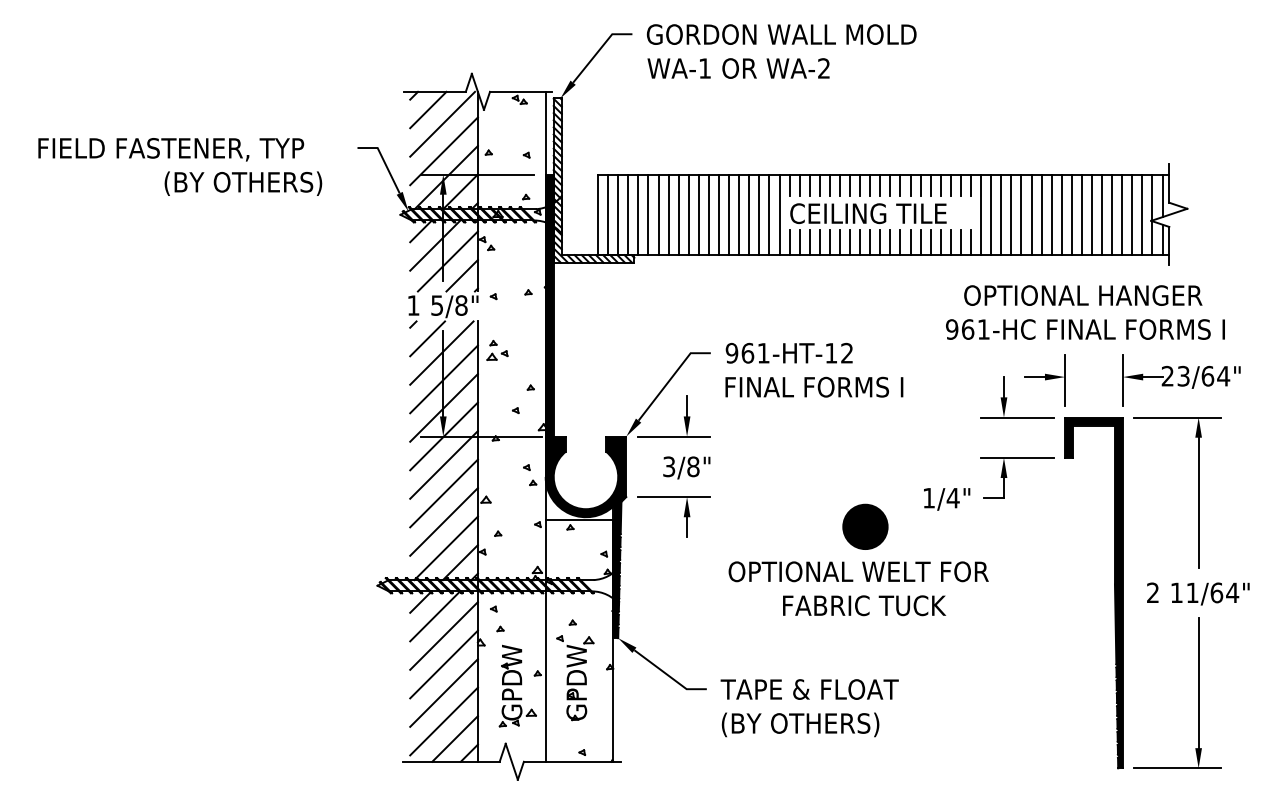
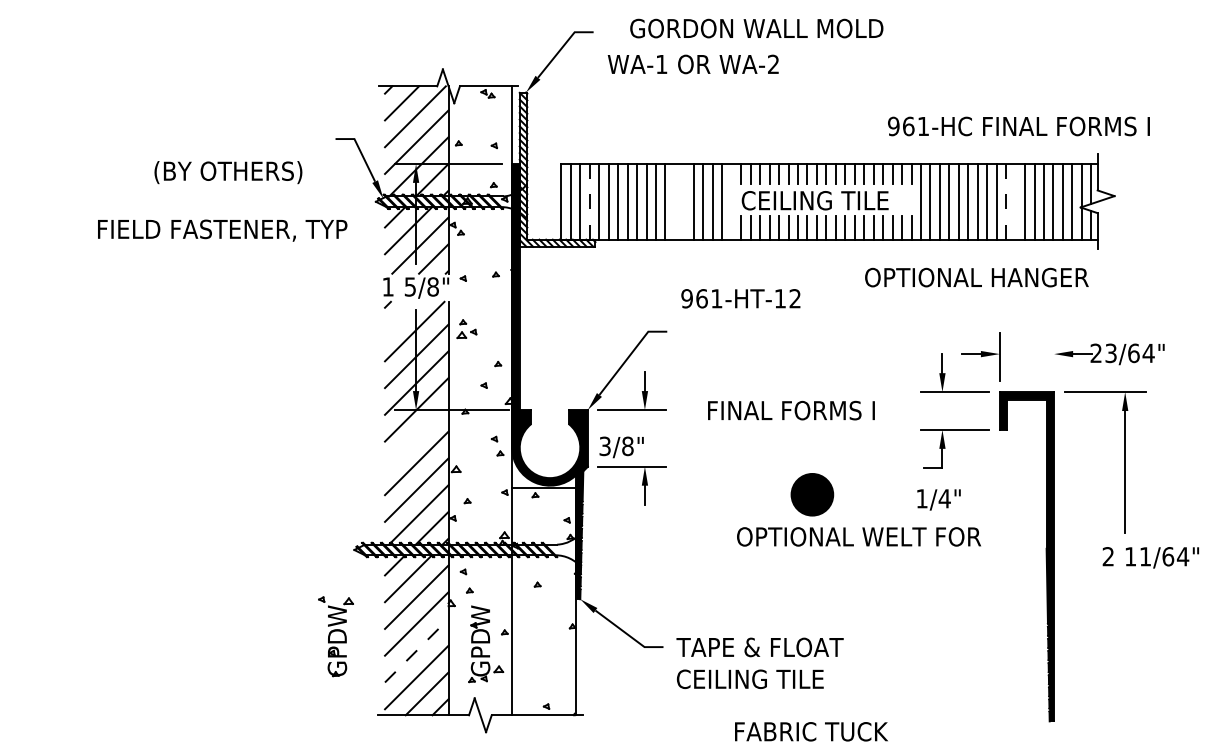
text: (781, 34) -> (756, 28), moved
text: (171, 149) -> (222, 230), moved
line: (628, 214) -> (589, 201), solid -> dashed
line: (718, 214) -> (674, 201), removed
line: (729, 214) -> (684, 201), removed
line: (779, 214) -> (731, 201), removed
line: (1072, 214) -> (1006, 201), solid -> dashed
line: (1081, 214) -> (1015, 201), removed
text: (1082, 295) -> (976, 277), moved
text: (1084, 329) -> (1018, 126), moved
line: (427, 338) -> (401, 317), removed
text: (788, 353) -> (740, 298), moved
line: (1123, 379) -> (1054, 356), removed
text: (814, 387) -> (791, 410), moved
line: (443, 464) -> (416, 436), removed
text: (686, 468) -> (621, 447), moved
text: (946, 498) -> (938, 499), moved
text: (858, 571) -> (858, 536), moved
text: (1197, 593) -> (1150, 557), moved
text: (864, 605) -> (811, 731), moved
part: (574, 677) -> (335, 636), moved
line: (443, 692) -> (416, 650), solid -> dashed
part: (1197, 692) -> (1124, 650), removed
text: (799, 724) -> (750, 680), (BY OTHERS) -> CEILING TILE

